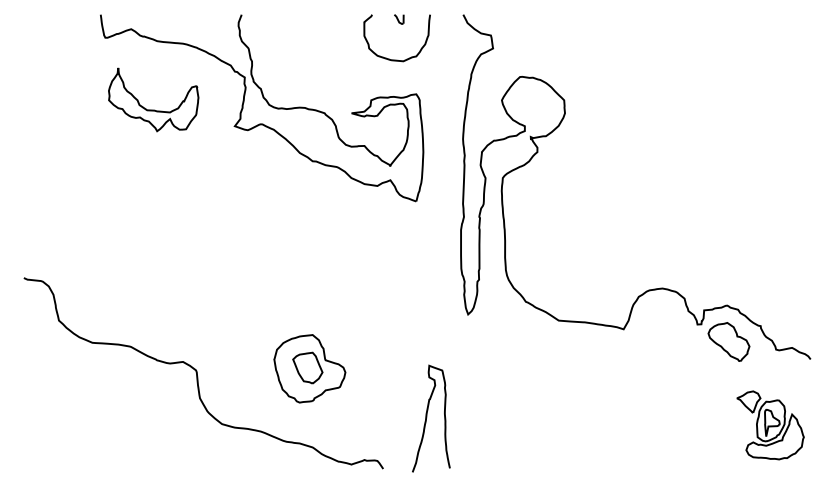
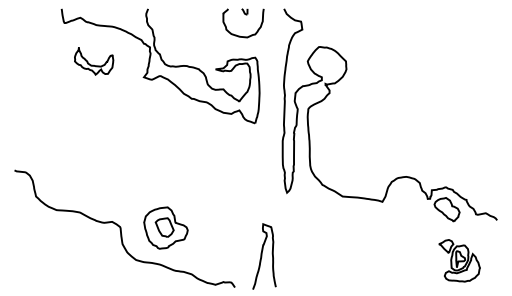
part: (152, 100) -> (93, 61), size x0.7
part: (309, 367) -> (165, 227), moved
part: (770, 424) -> (459, 260), moved

